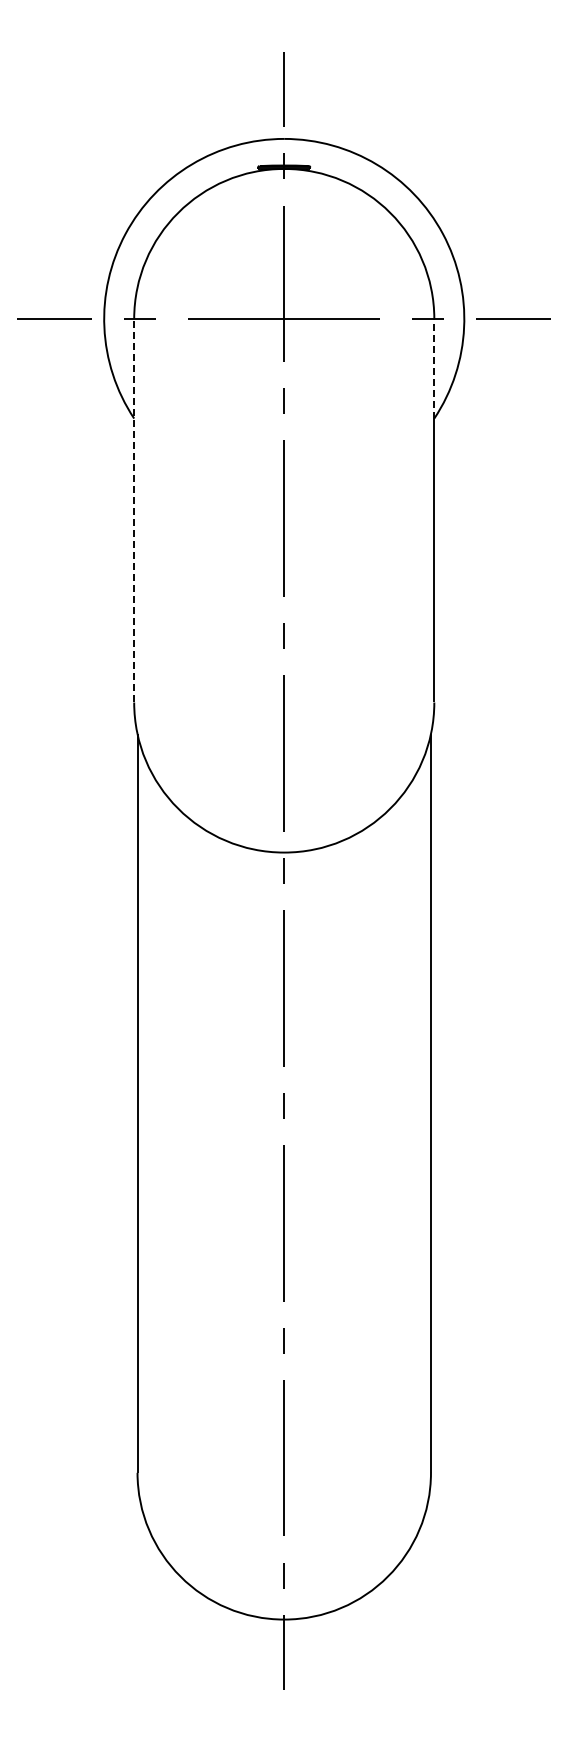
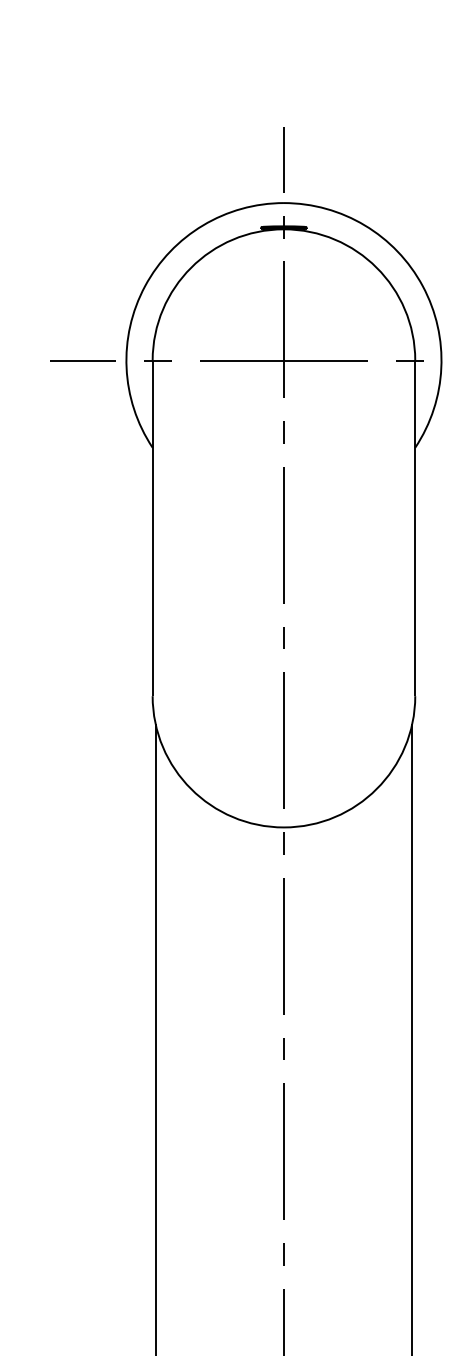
line: (434, 368) -> (415, 403), dashed -> solid
line: (134, 510) -> (152, 528), dashed -> solid

